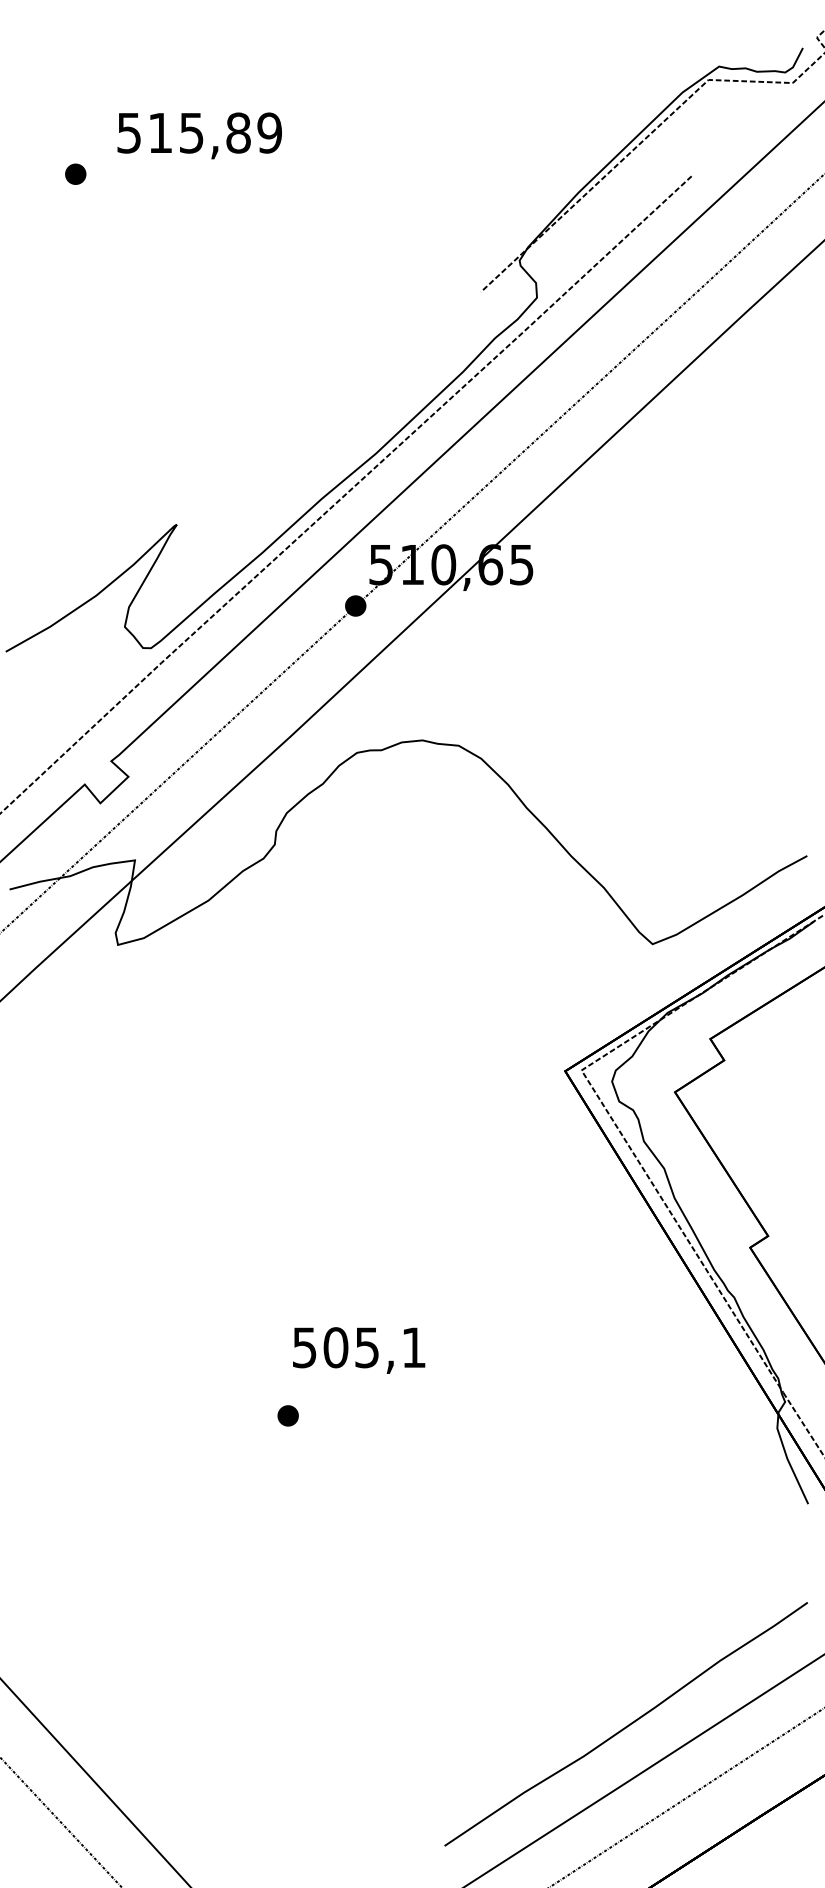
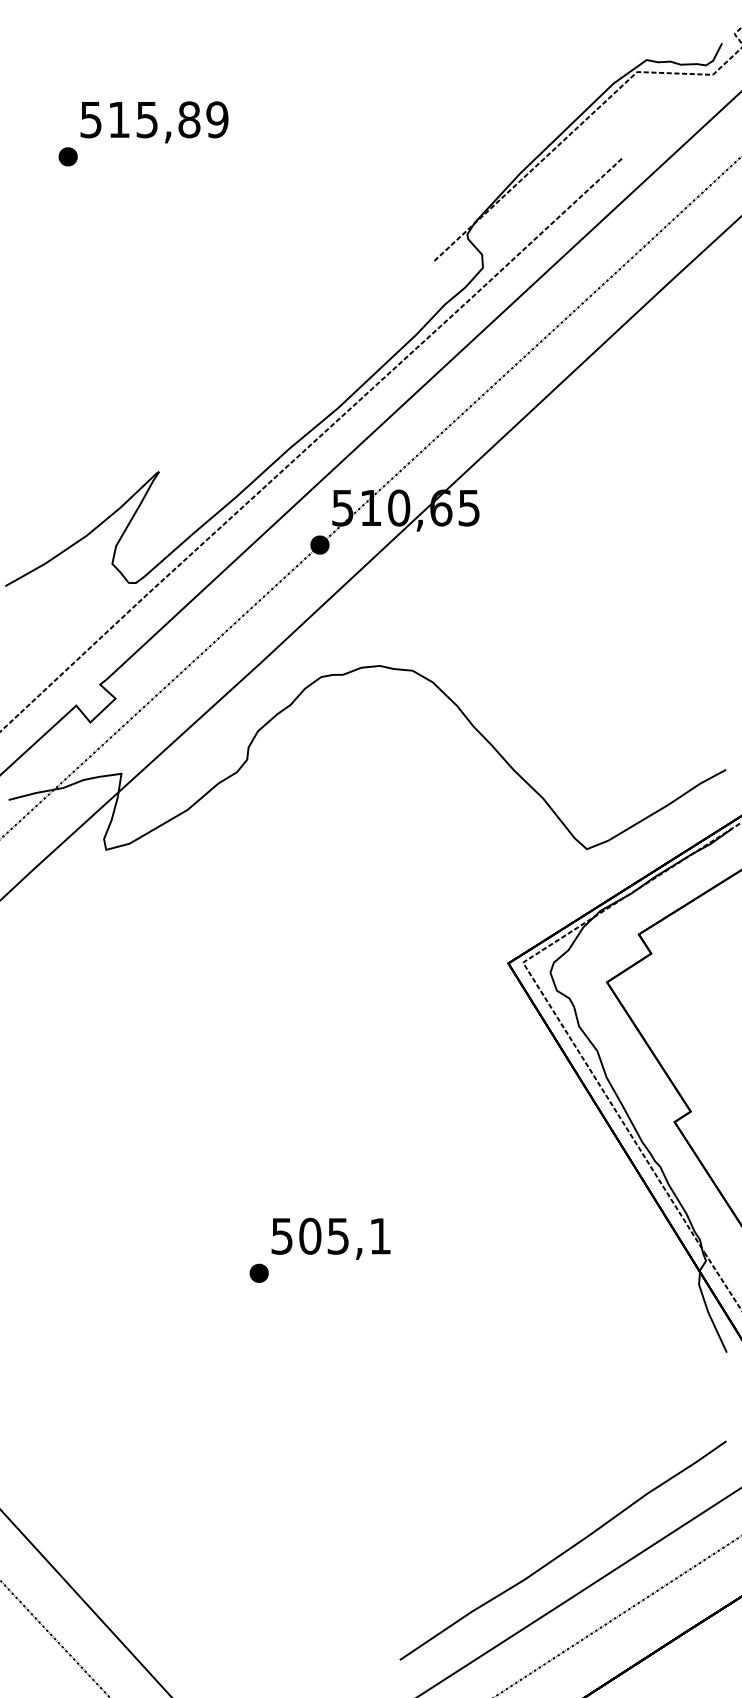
text: (199, 135) -> (154, 121), moved
text: (359, 1350) -> (331, 1238), moved

